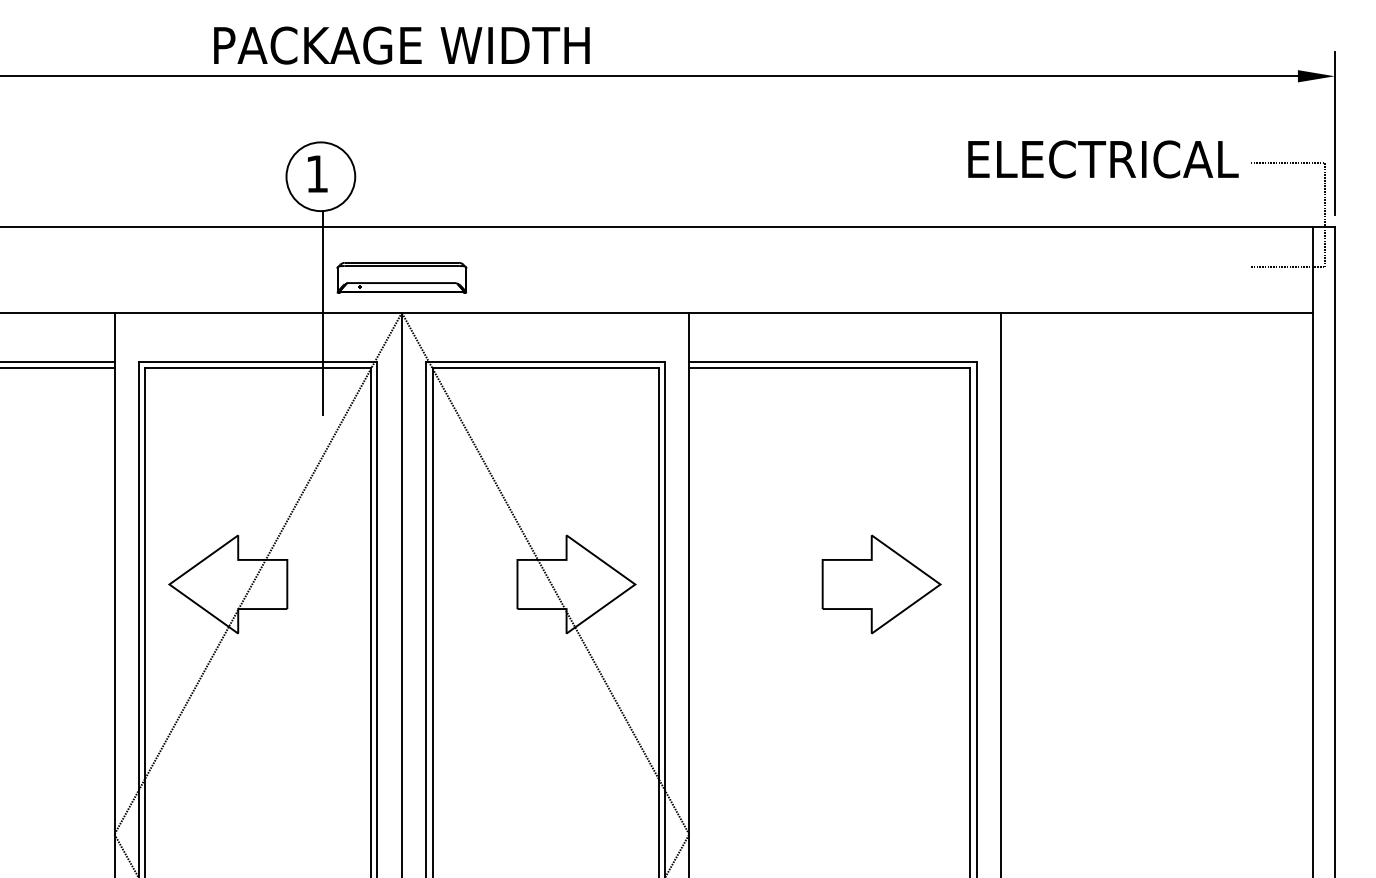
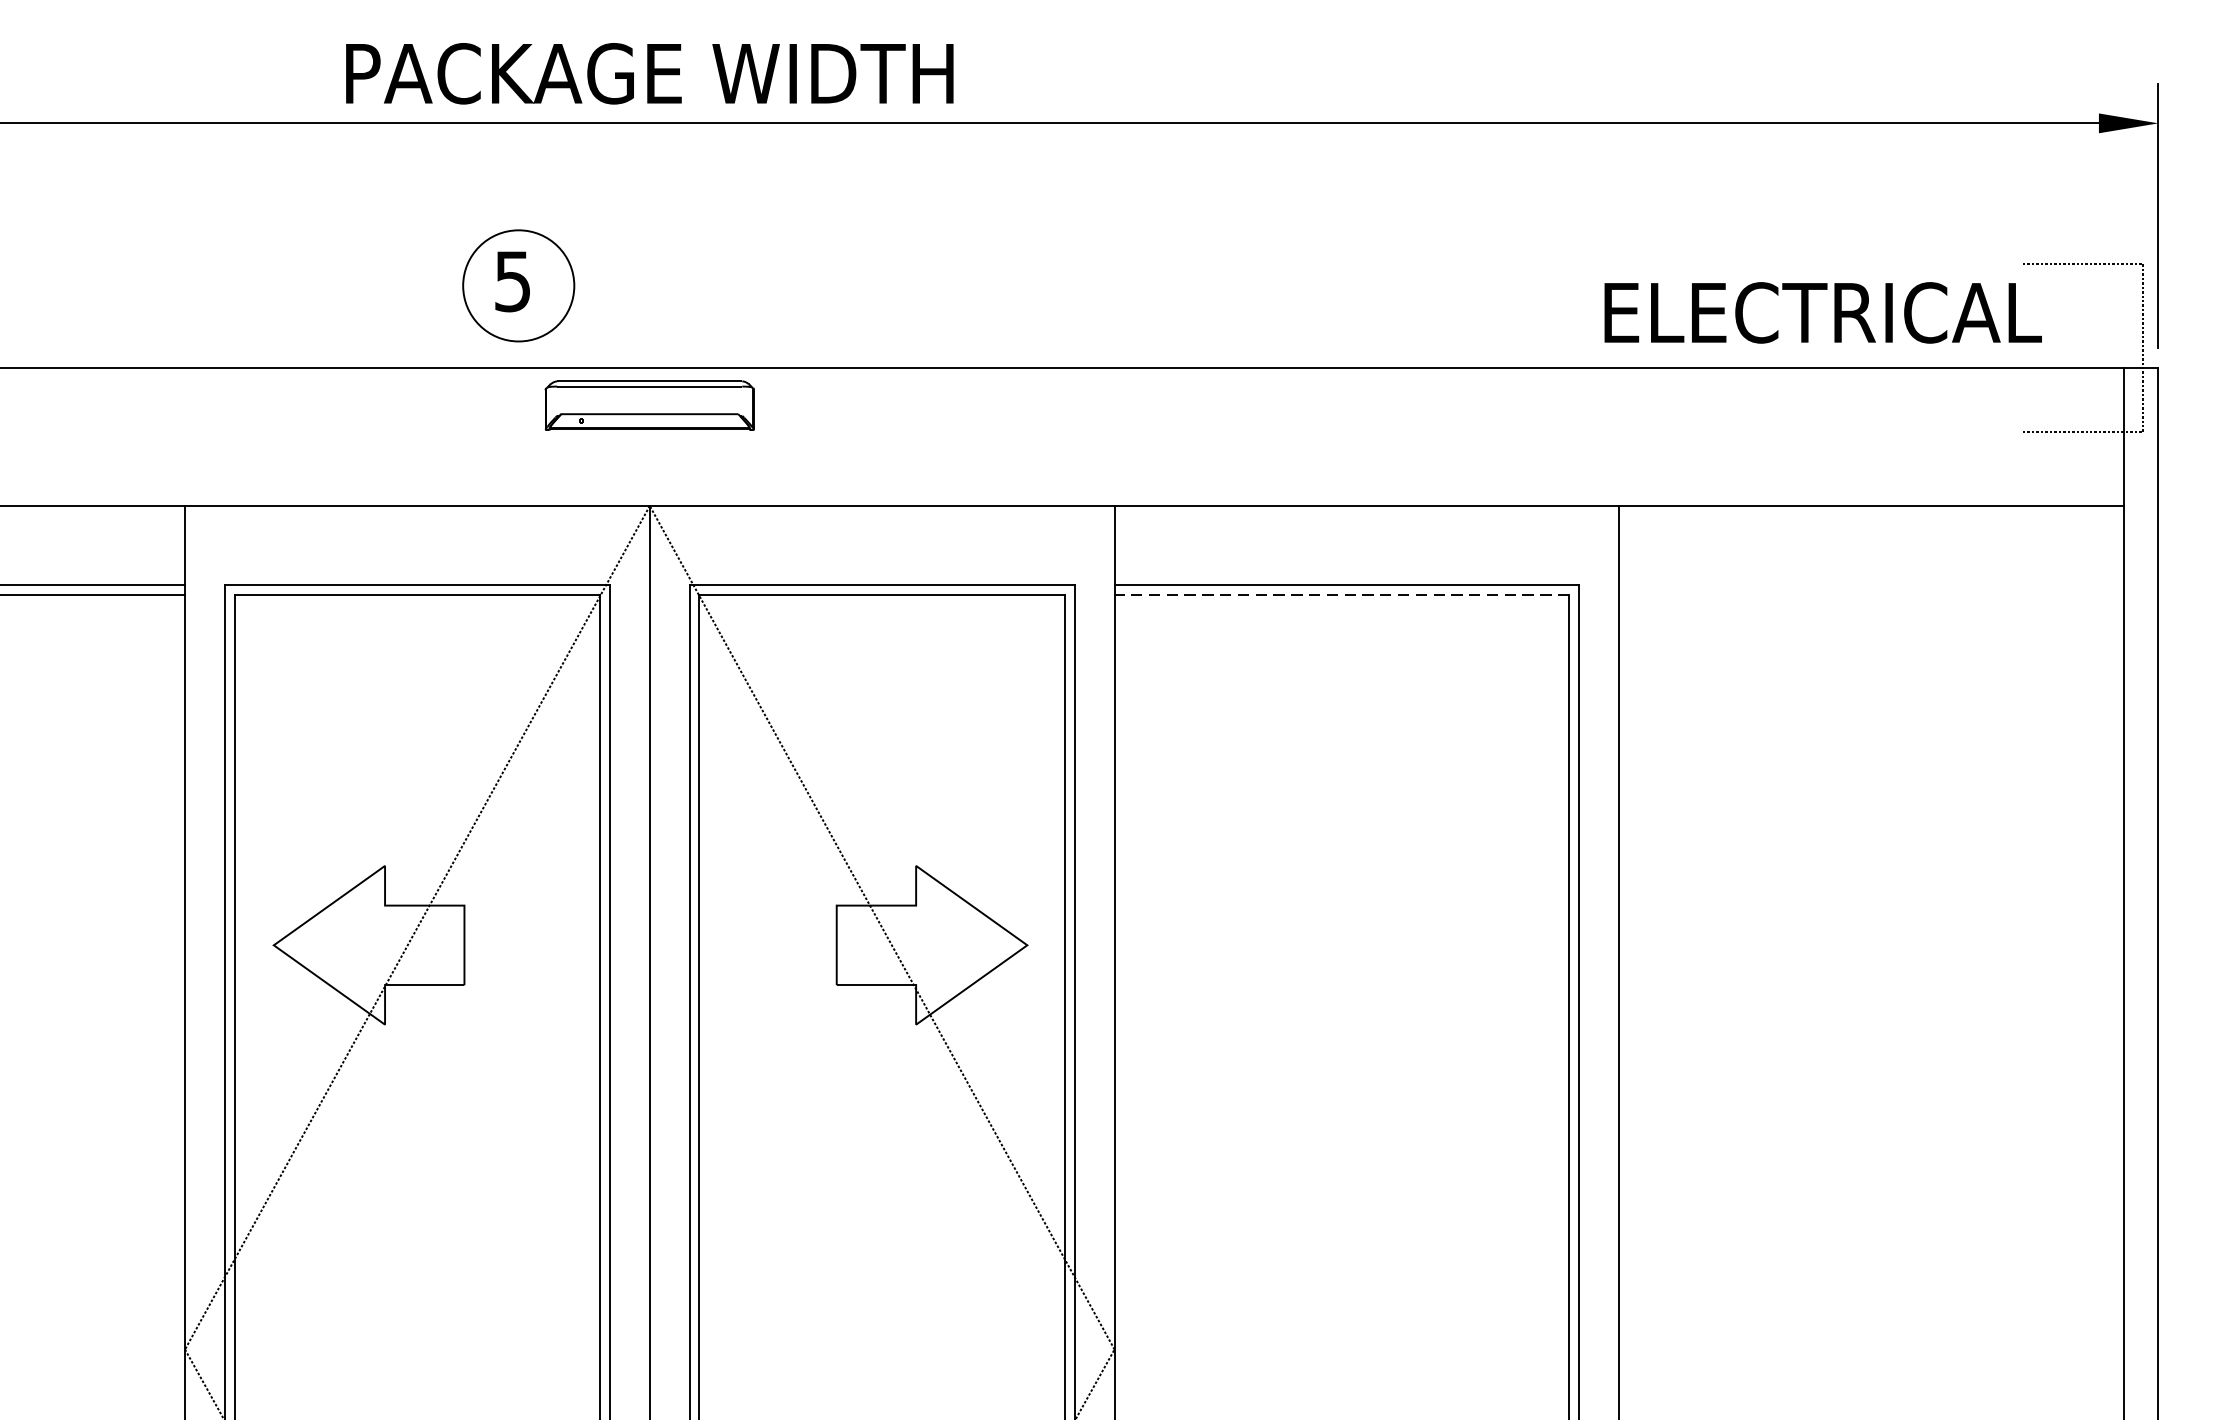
text: (1103, 159) -> (1823, 312), moved
text: (316, 174) -> (511, 282), 1 -> 5
part: (401, 277) -> (649, 405), moved
line: (322, 313) -> (521, 507), removed
line: (829, 368) -> (1341, 595), solid -> dashed
part: (881, 584) -> (1425, 945), removed

